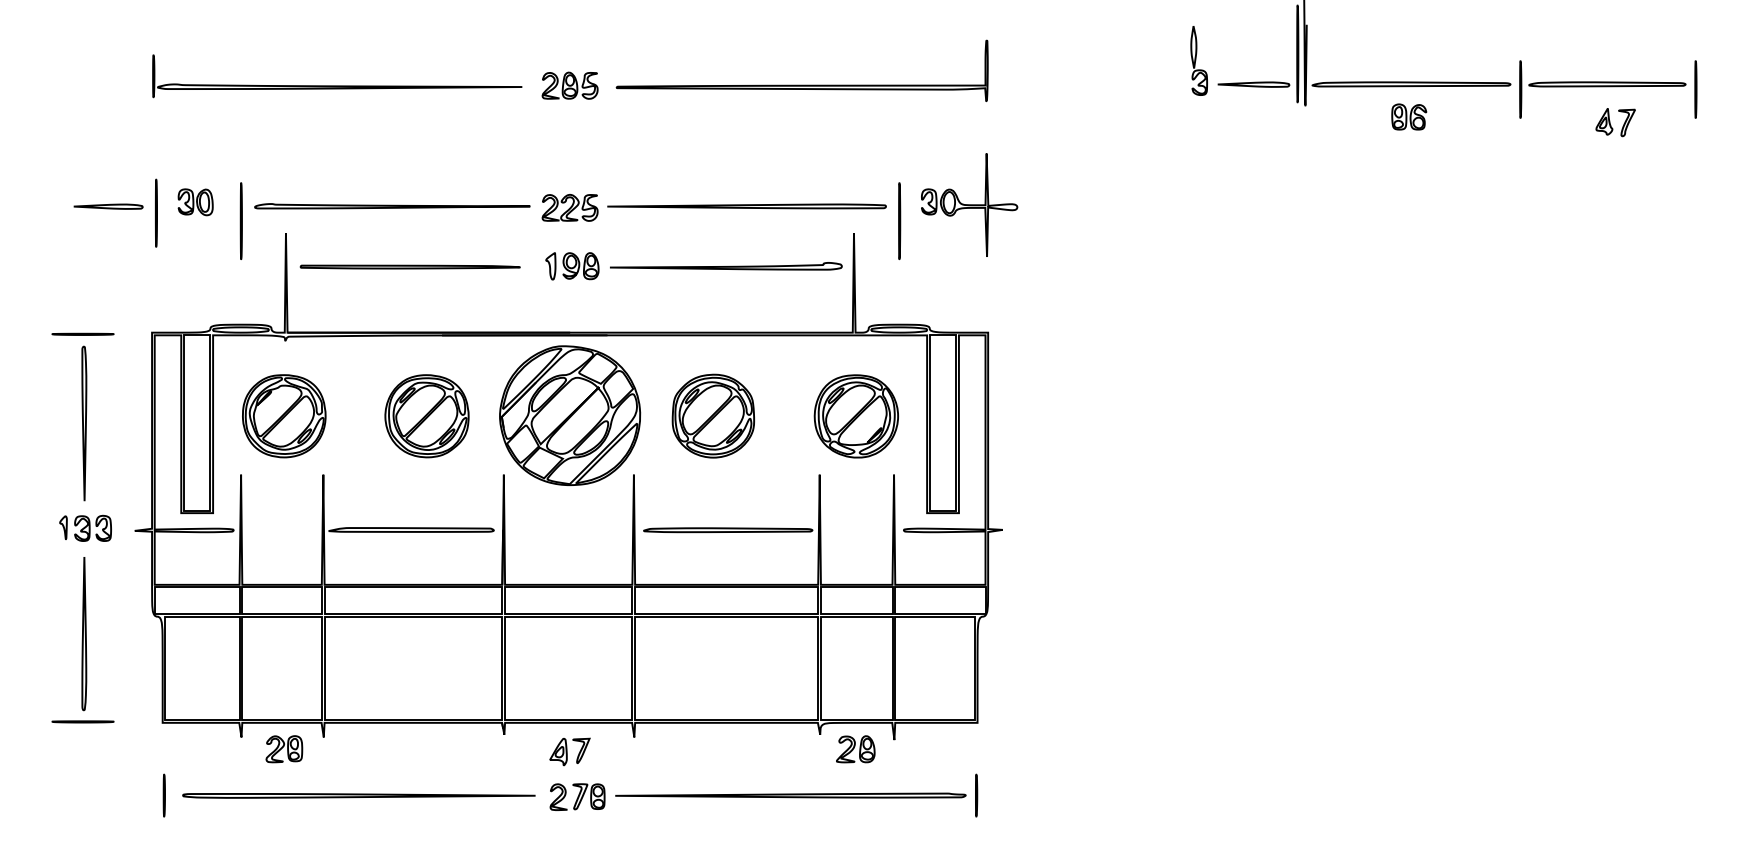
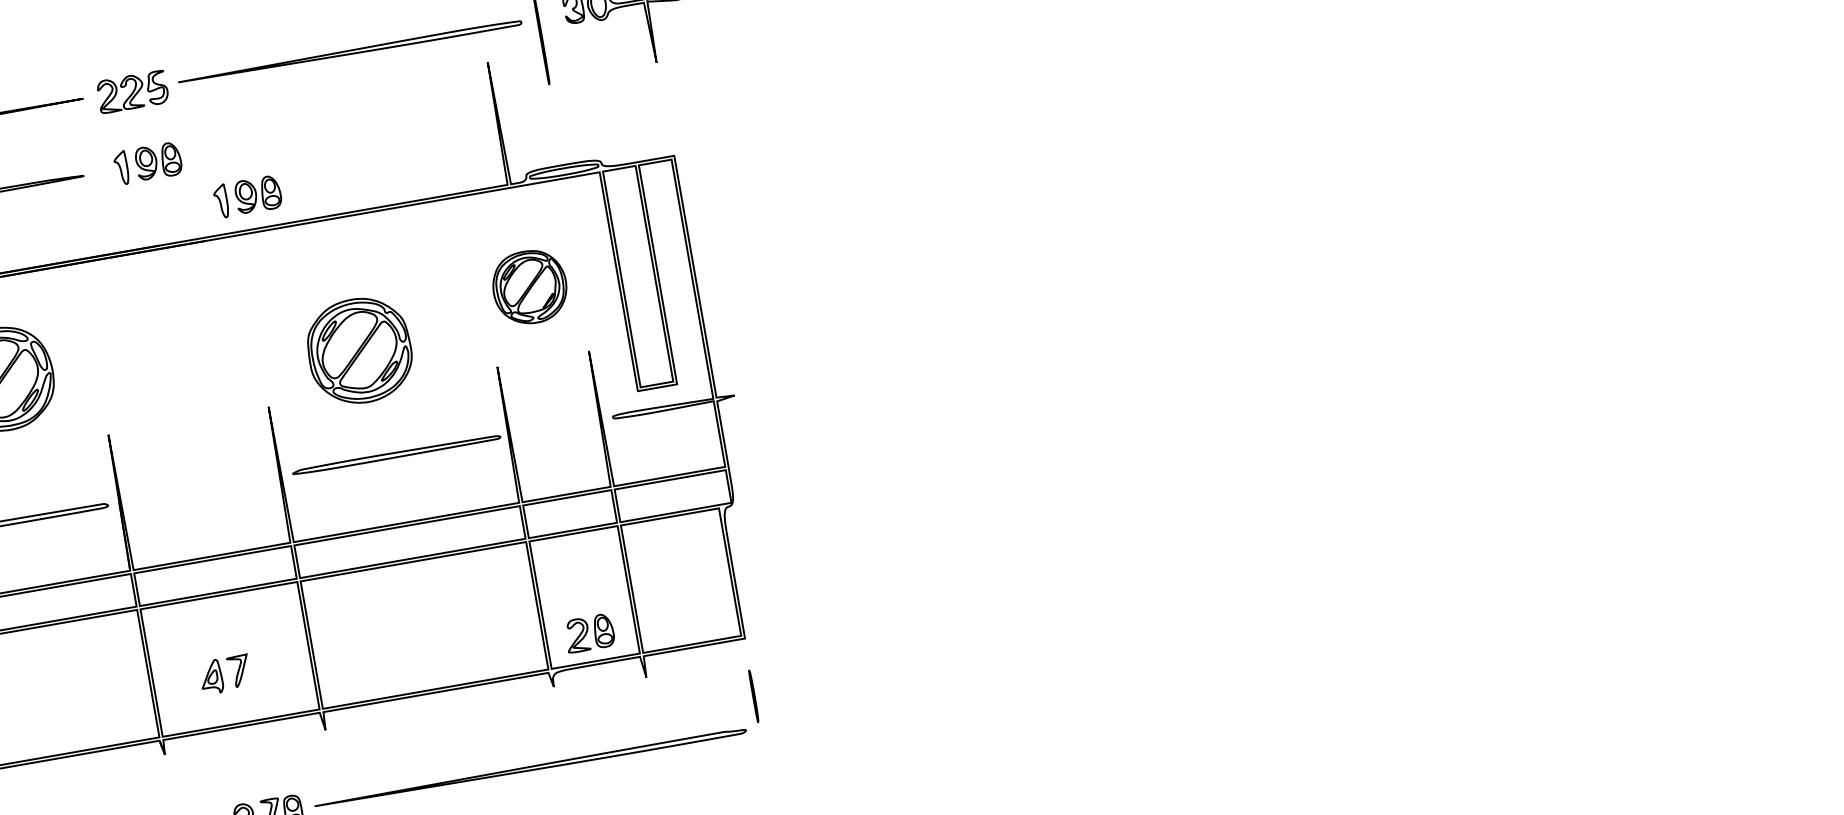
part: (726, 266) -> (337, 130), removed
part: (646, 306) -> (247, 197), added
part: (570, 415) -> (177, 347), removed
part: (712, 415) -> (358, 350), moved
part: (855, 416) -> (528, 287), size x0.7
part: (855, 749) -> (589, 633), moved
part: (569, 751) -> (224, 674), moved
line: (976, 795) -> (753, 696), moved

